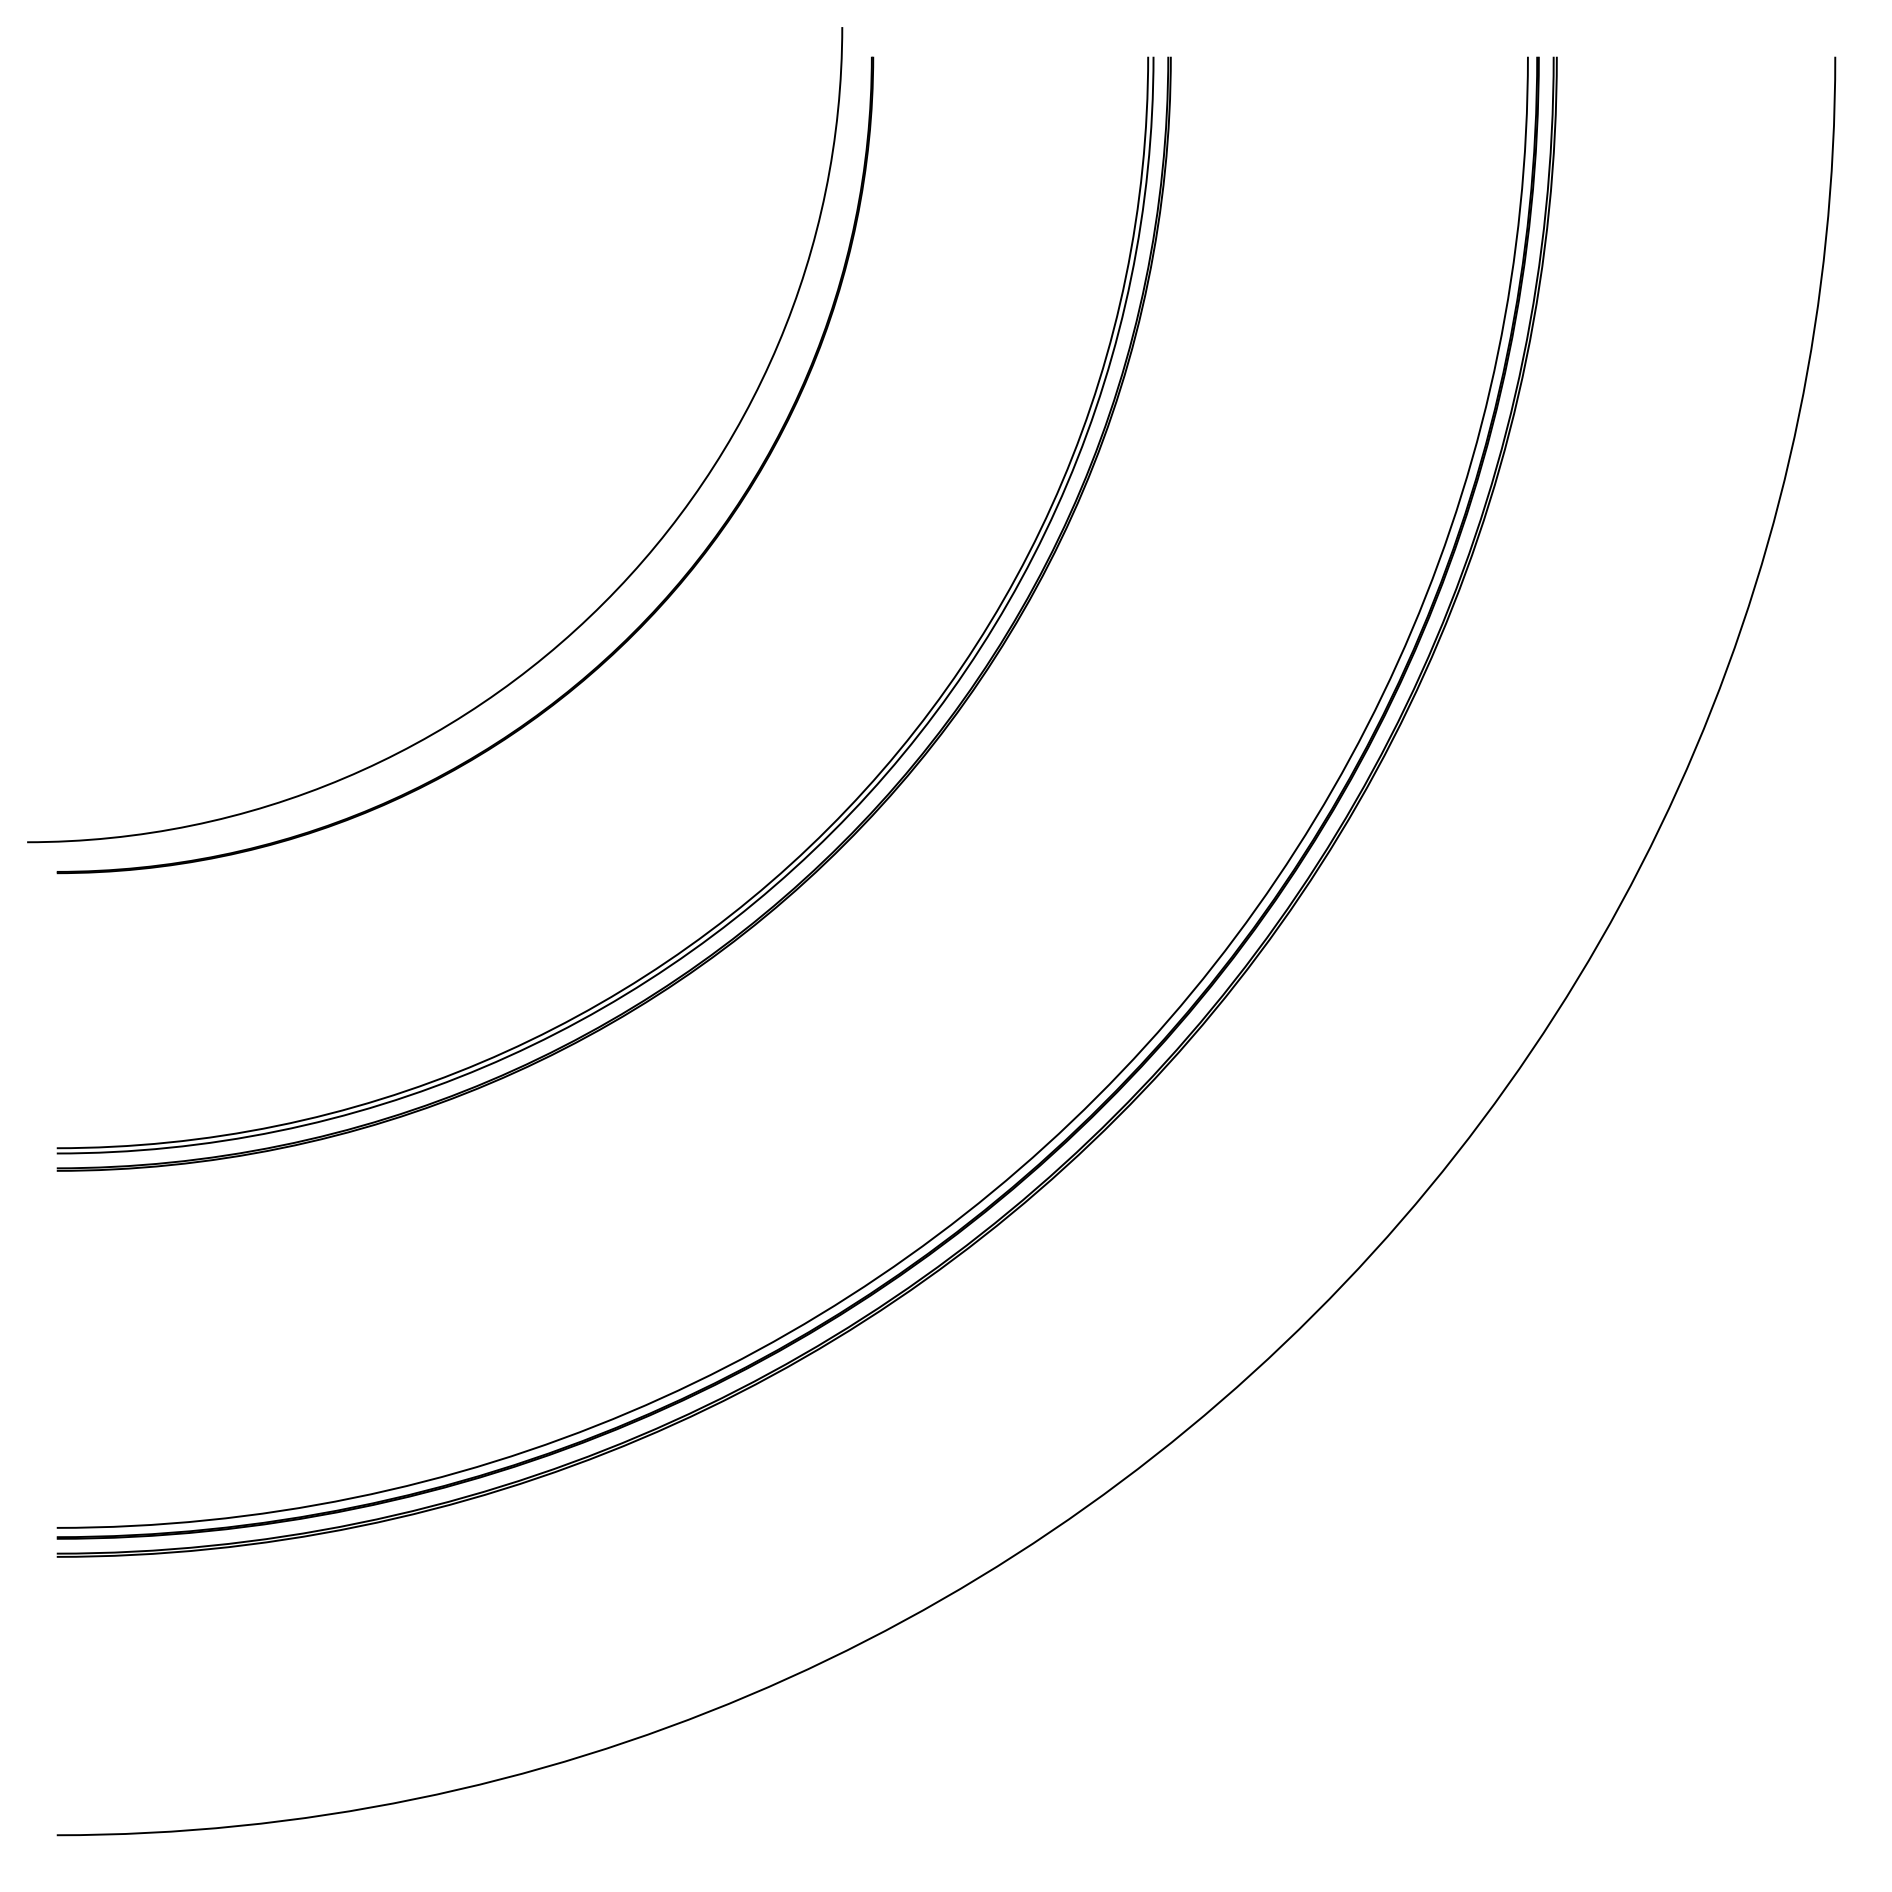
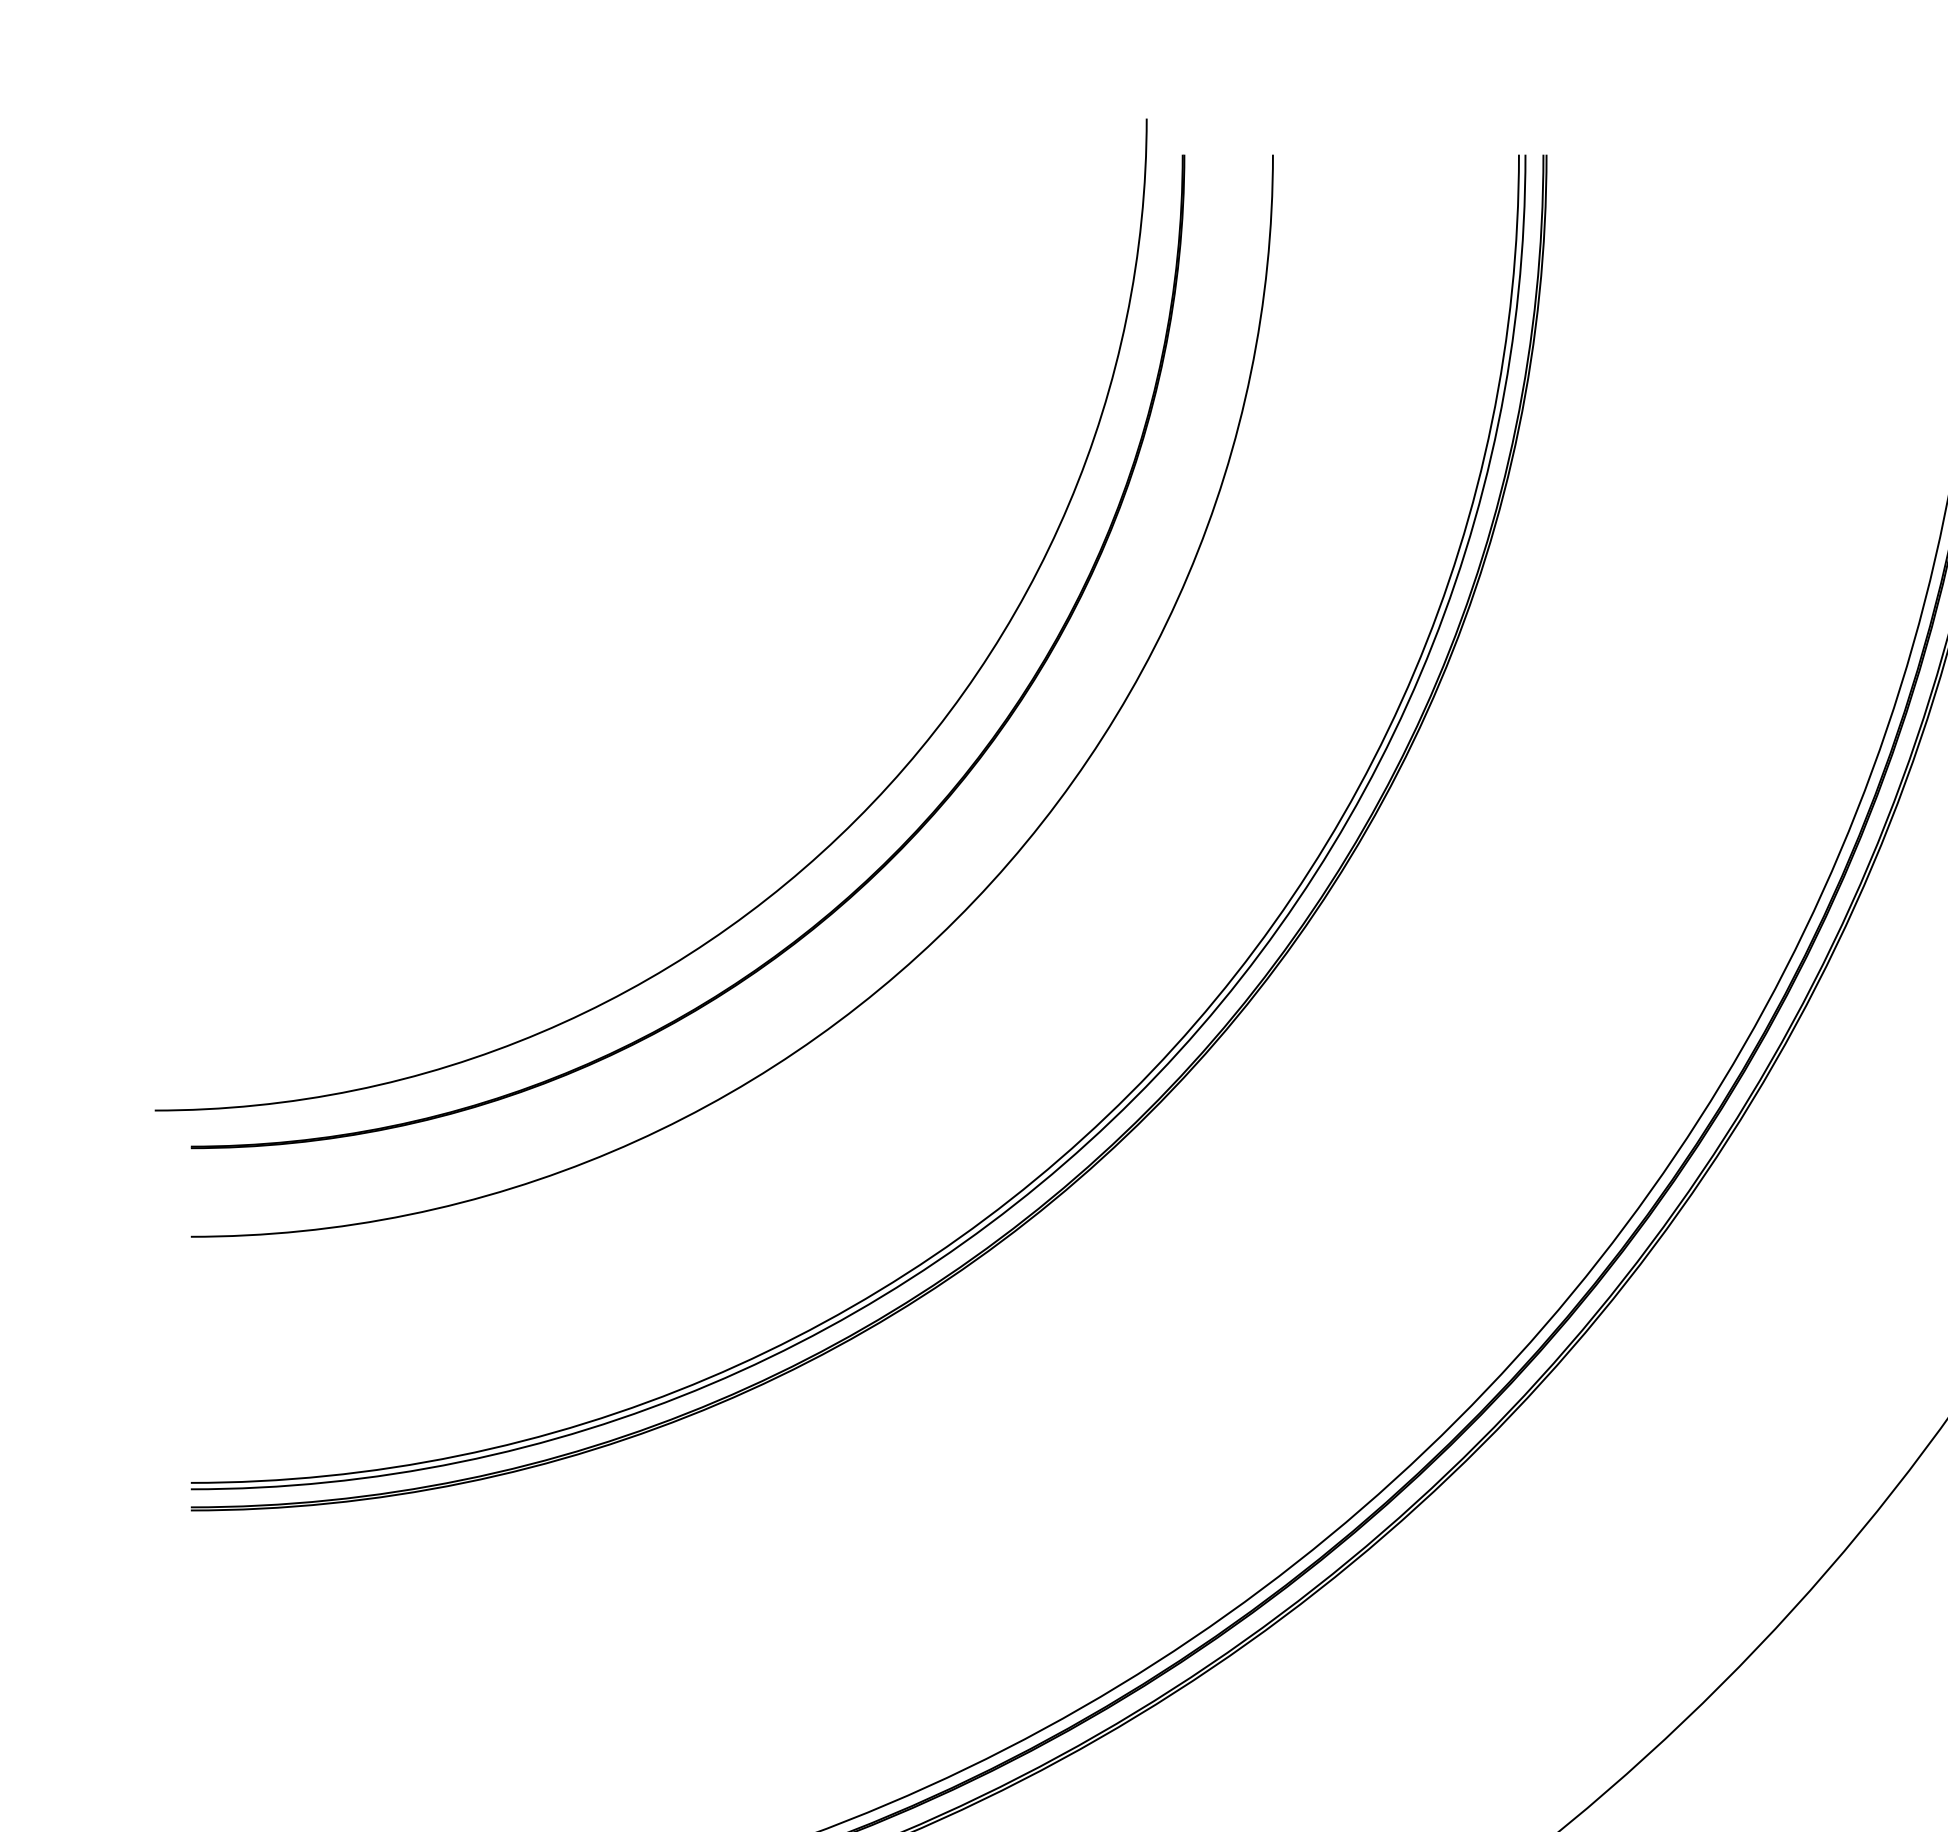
part: (696, 672) -> (969, 903), added

